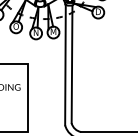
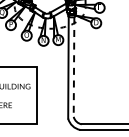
line: (72, 64) -> (74, 67), solid -> dashed

